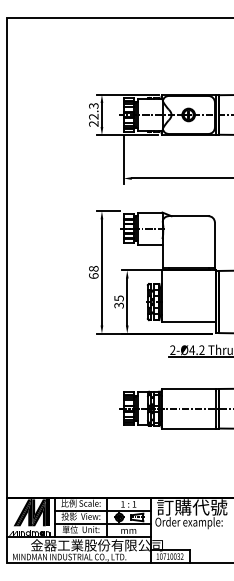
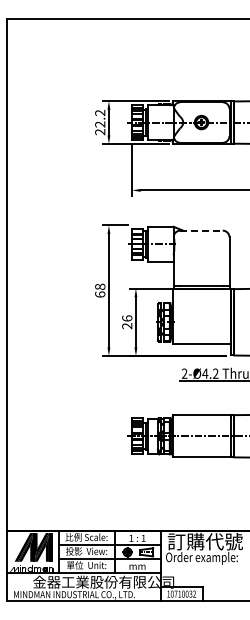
text: (94, 105) -> (100, 112), 22.3 -> 22.2
line: (189, 216) -> (202, 230), solid -> dashed
text: (119, 302) -> (127, 322), 35 -> 26

